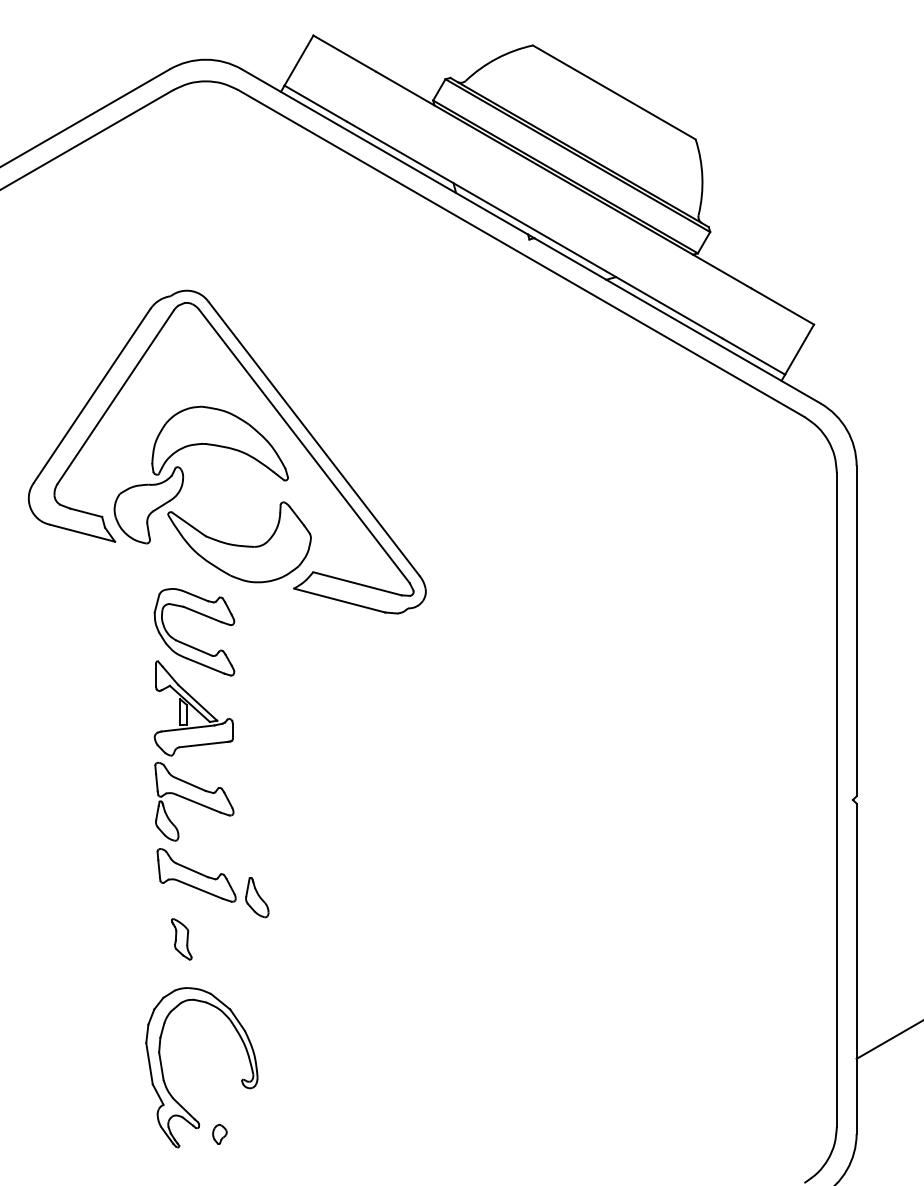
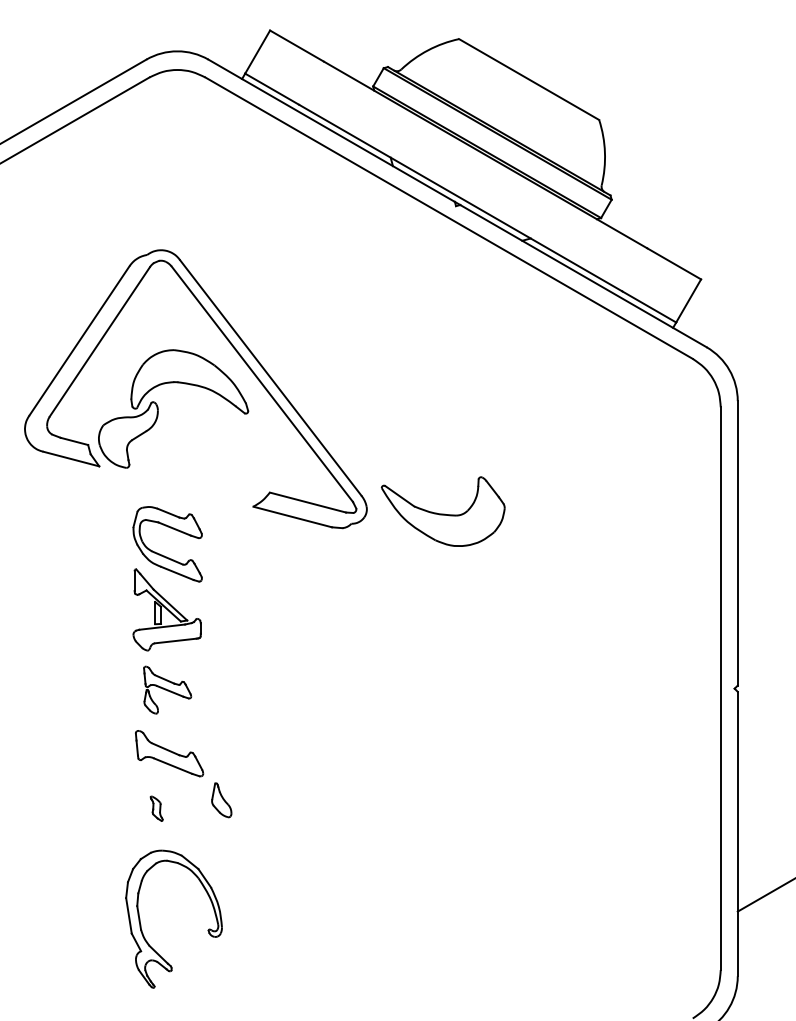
part: (239, 542) -> (443, 511), moved
part: (194, 801) -> (167, 690), size x0.7
part: (257, 897) -> (221, 800), moved
part: (181, 939) -> (156, 808), size x0.7
part: (219, 1134) -> (189, 976), removed

